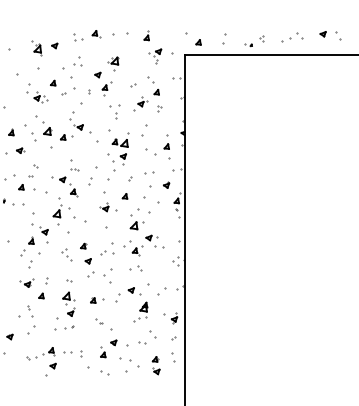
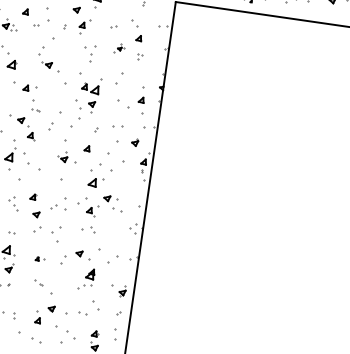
part: (140, 103) -> (119, 48), size x0.6
part: (66, 137) -> (29, 88), moved
part: (97, 300) -> (40, 259), size x0.6

